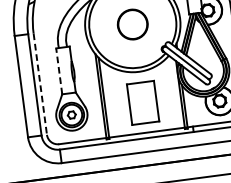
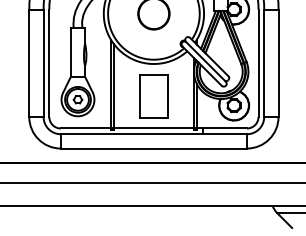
line: (58, 71) -> (70, 52), dashed -> solid
line: (40, 84) -> (49, 63), dashed -> solid

